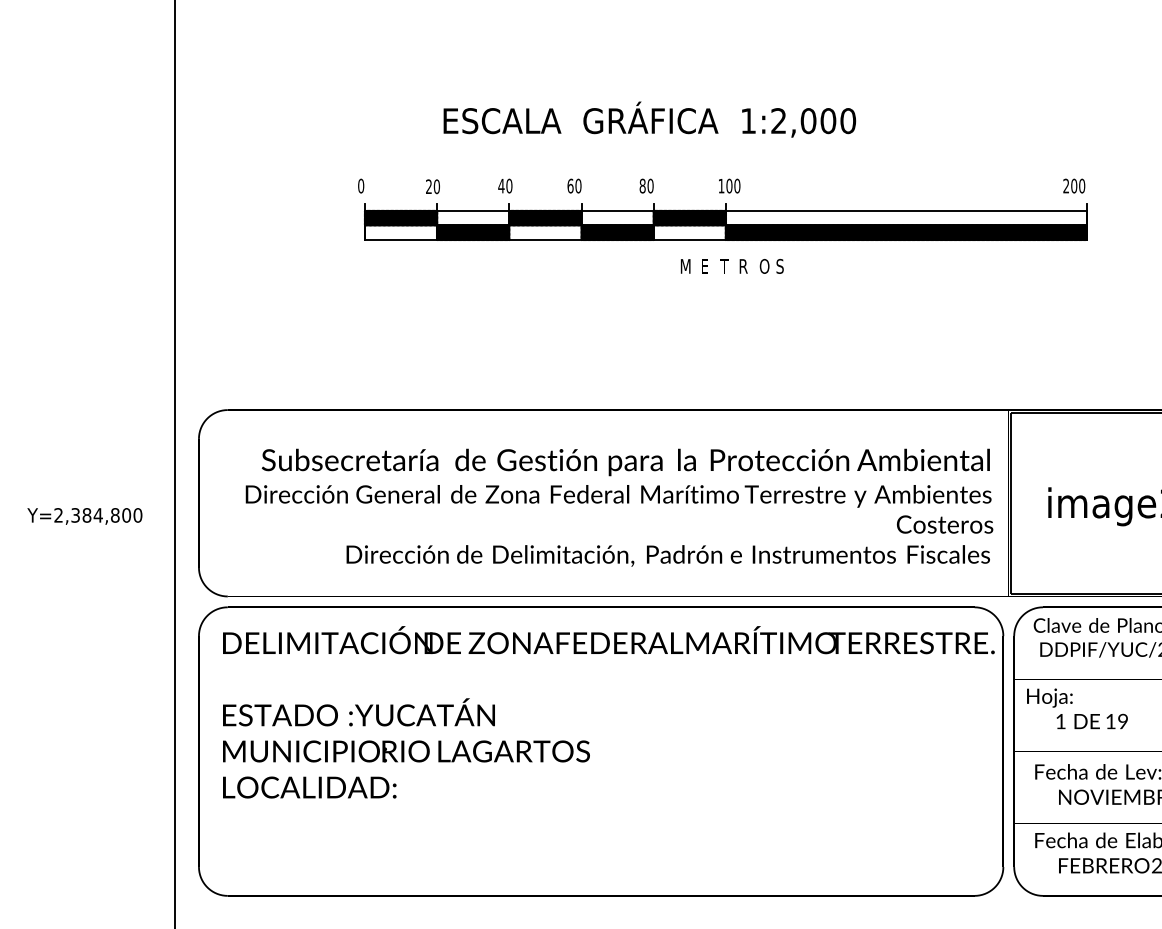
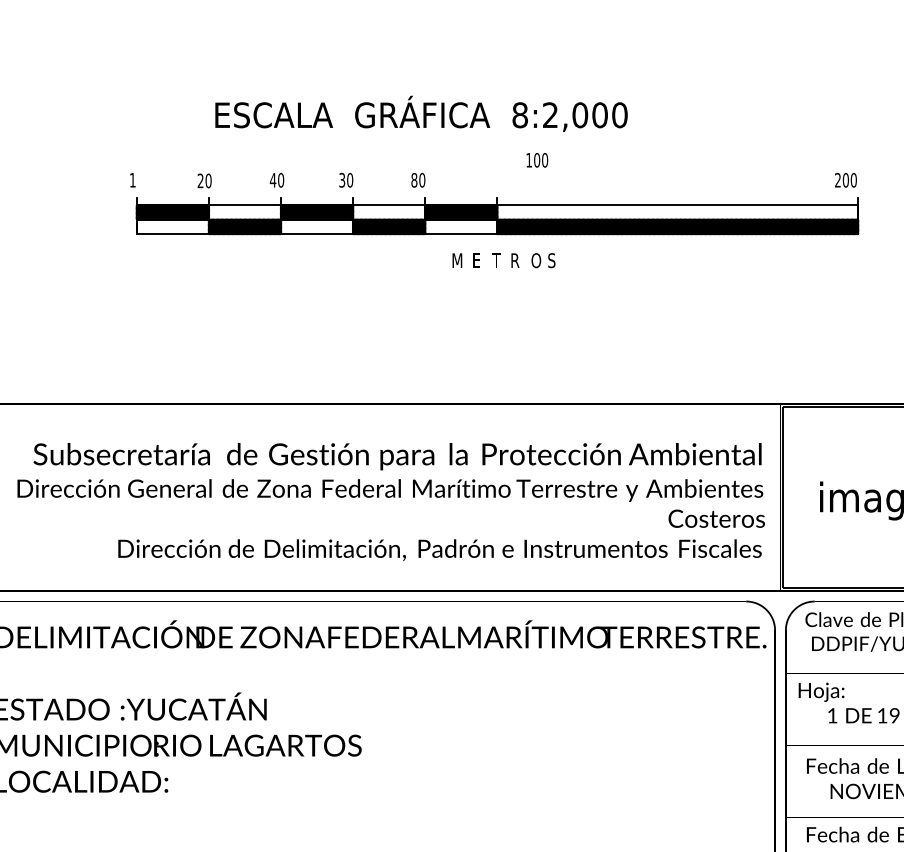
text: (748, 121) -> (520, 115), 1:2,000 -> 8:2,000
text: (361, 185) -> (133, 179), 0 -> 1
text: (570, 185) -> (342, 179), 60 -> 30
text: (729, 185) -> (537, 159), moved

